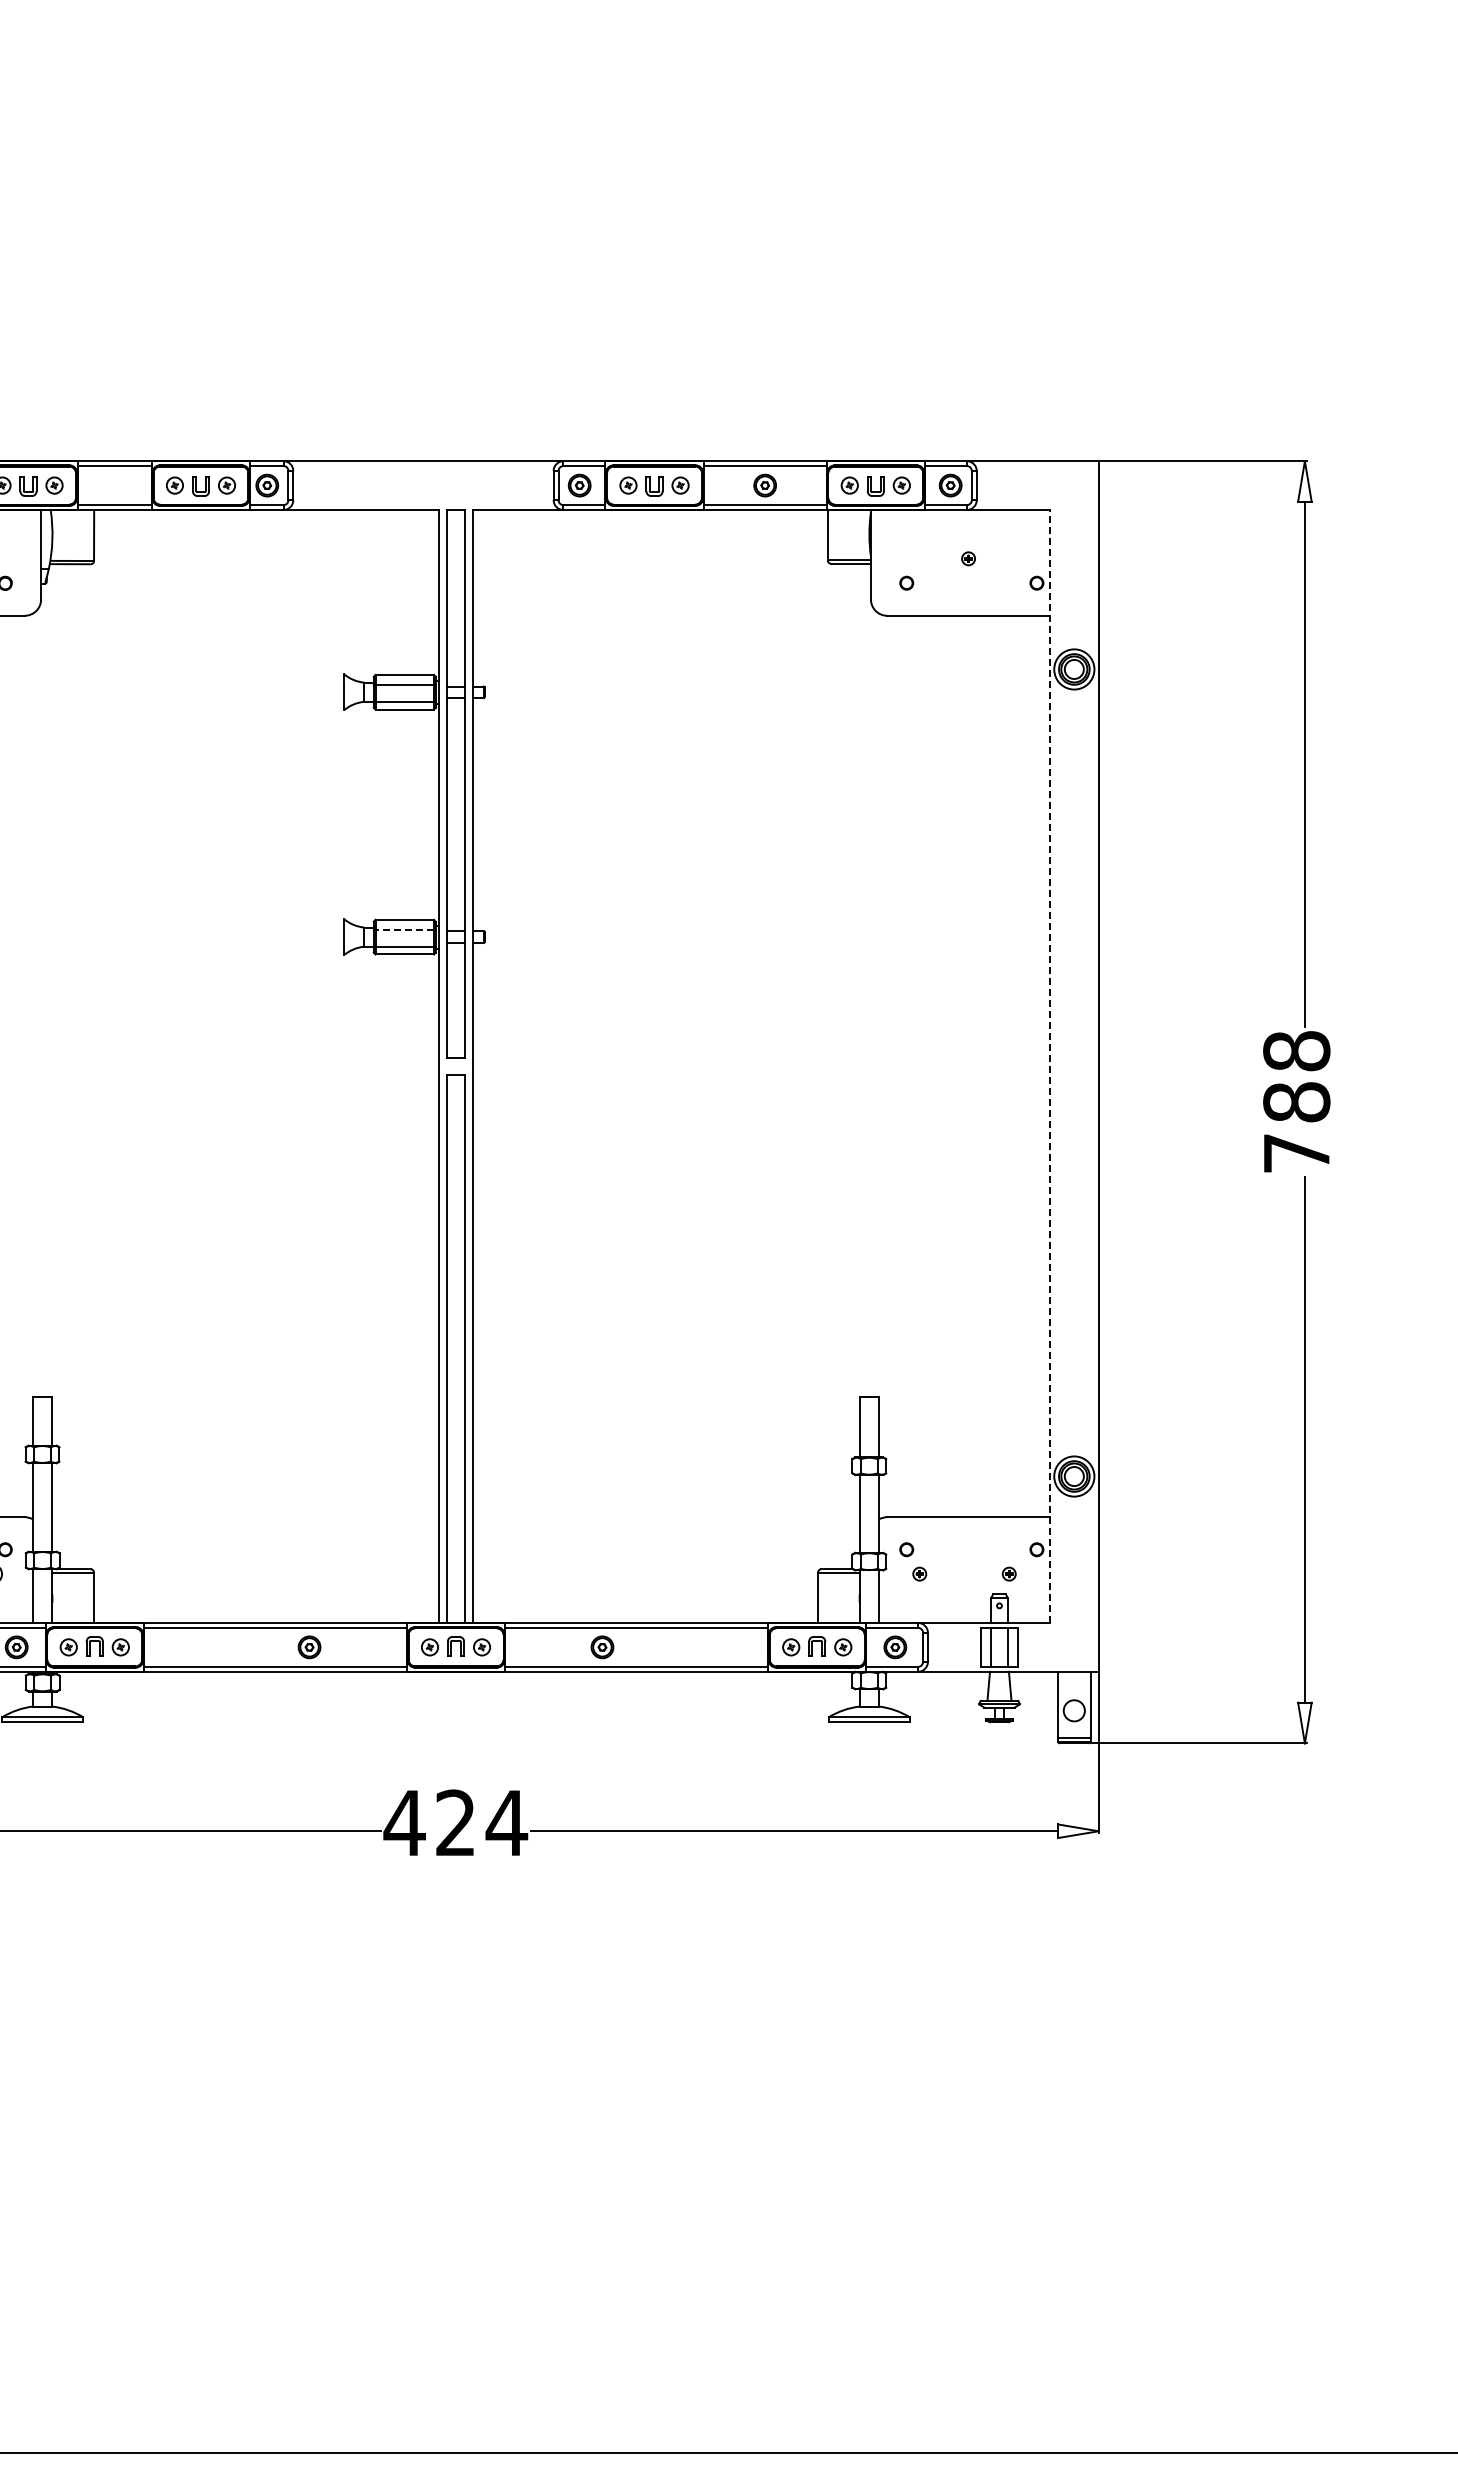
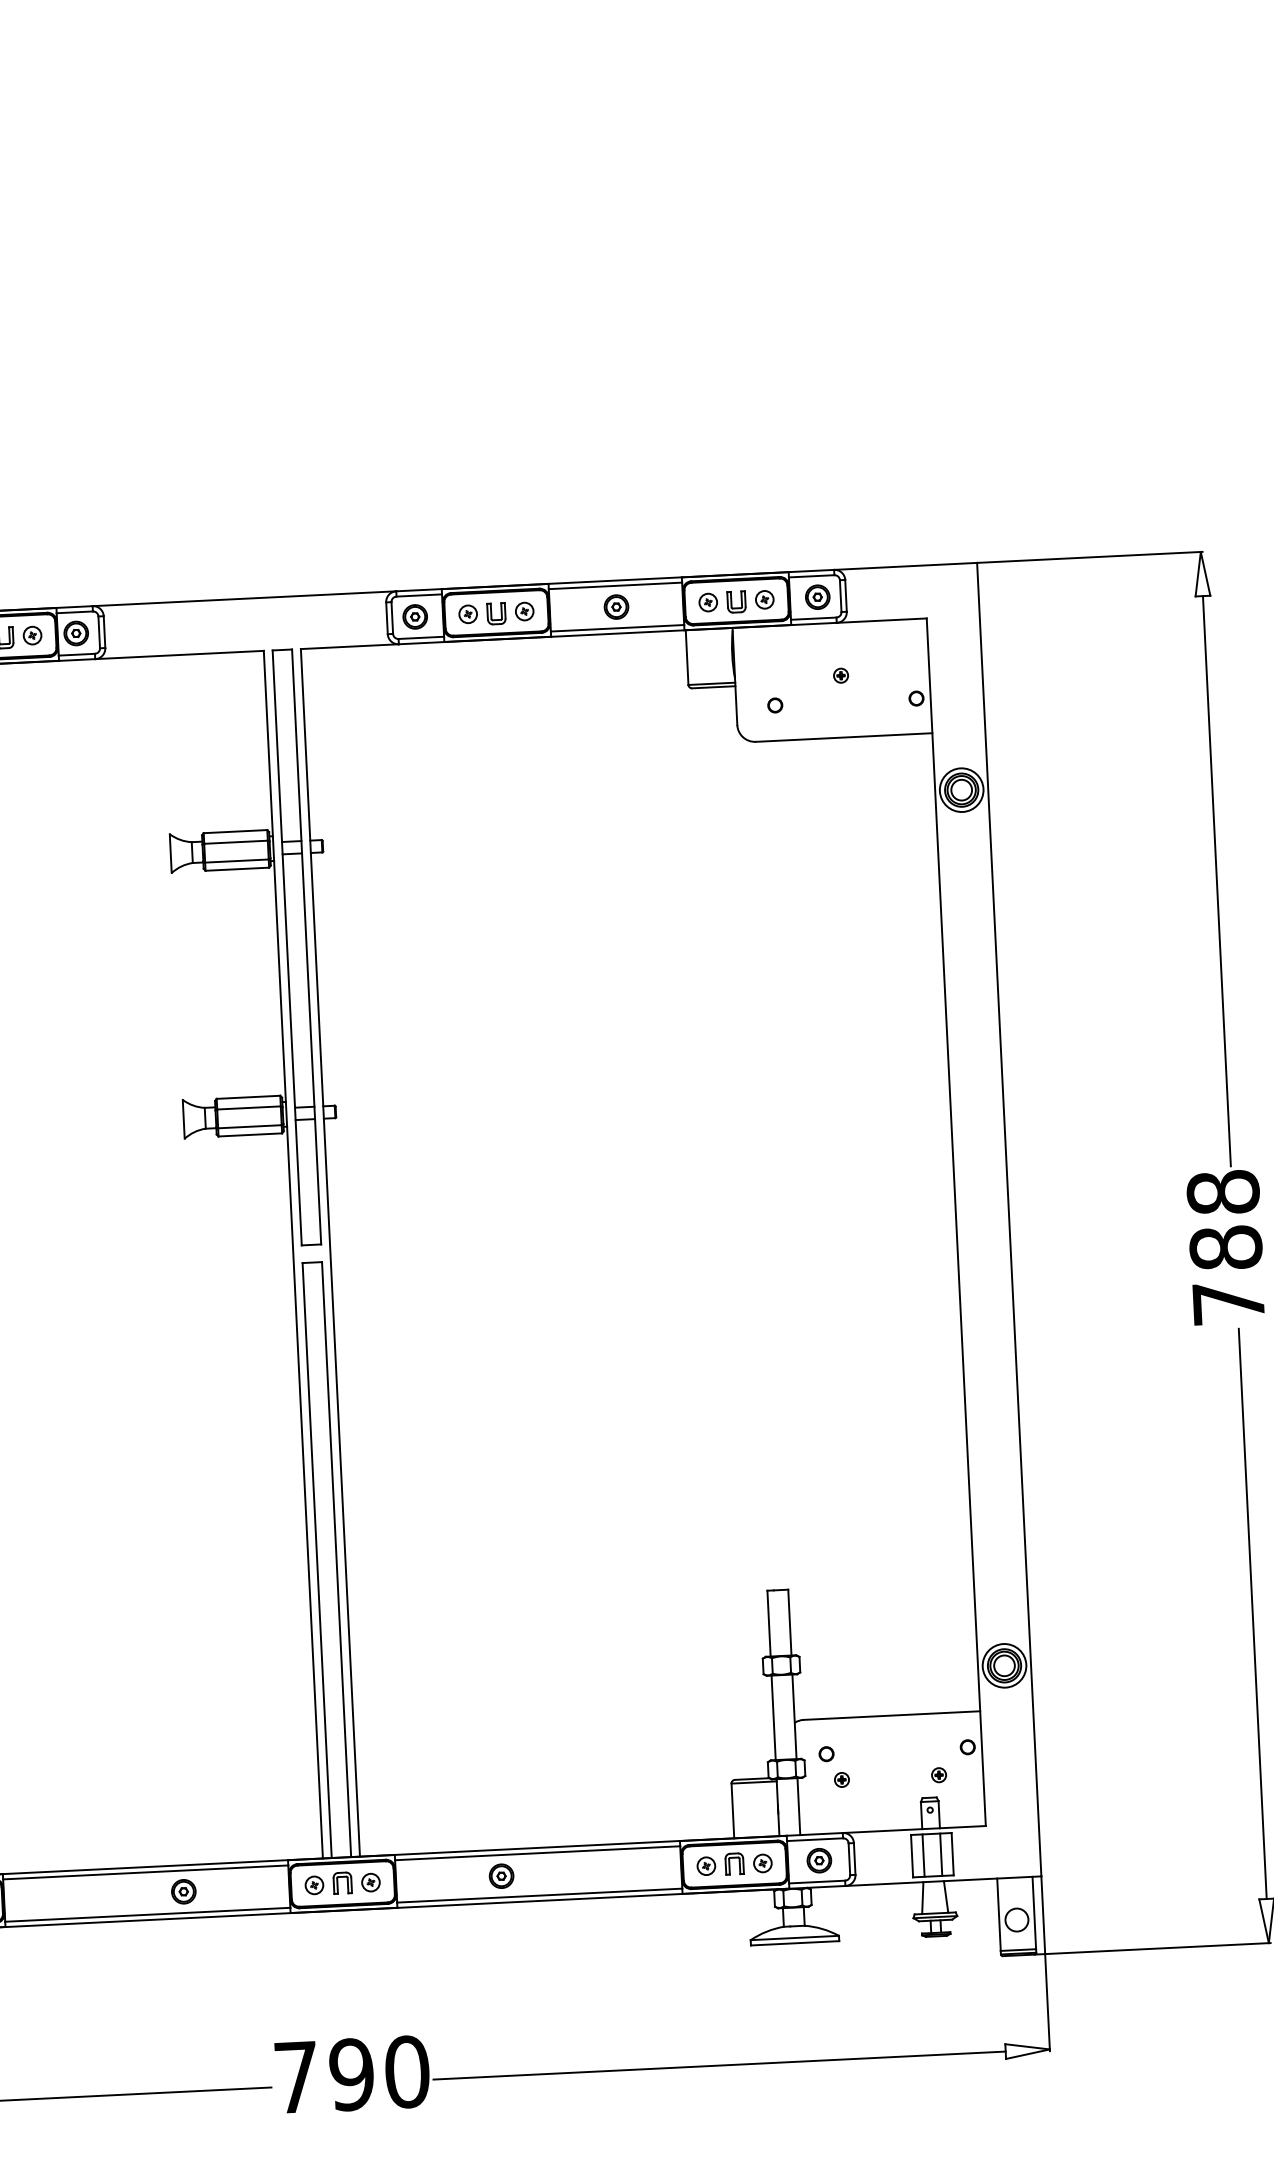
line: (404, 929) -> (248, 1107), dashed -> solid
line: (1049, 1065) -> (955, 1221), dashed -> solid
text: (455, 1822) -> (351, 2074), 424 -> 790

